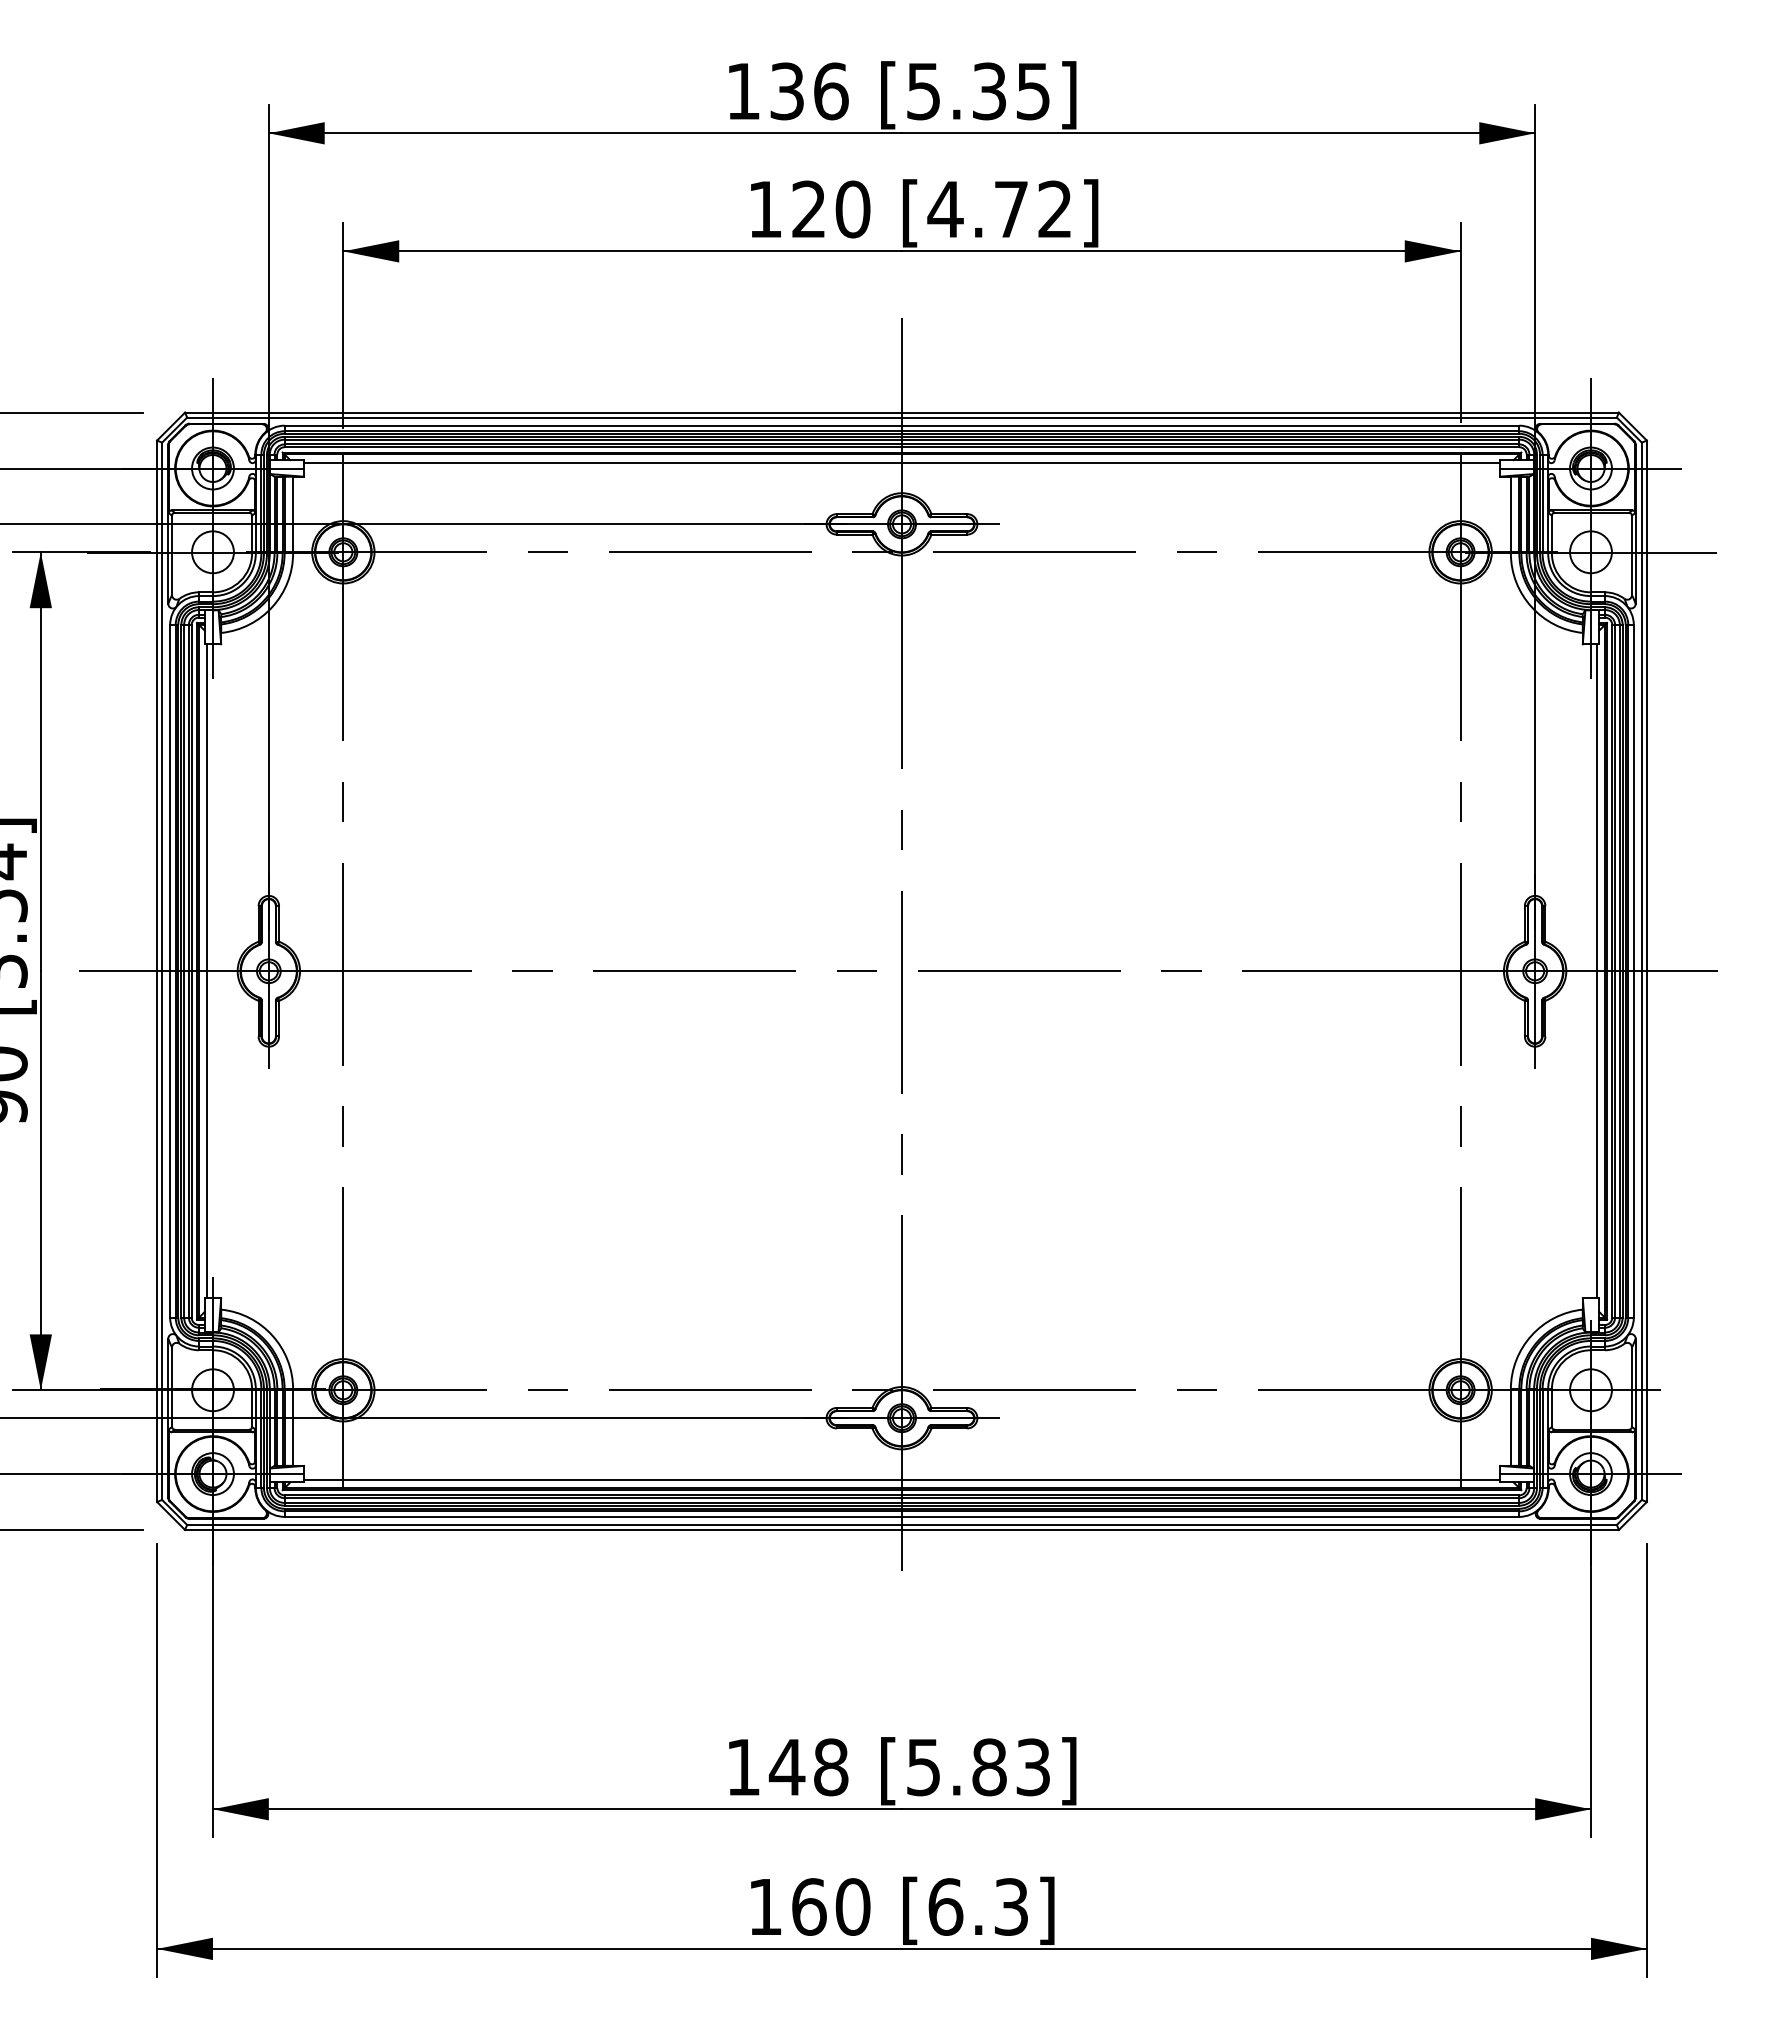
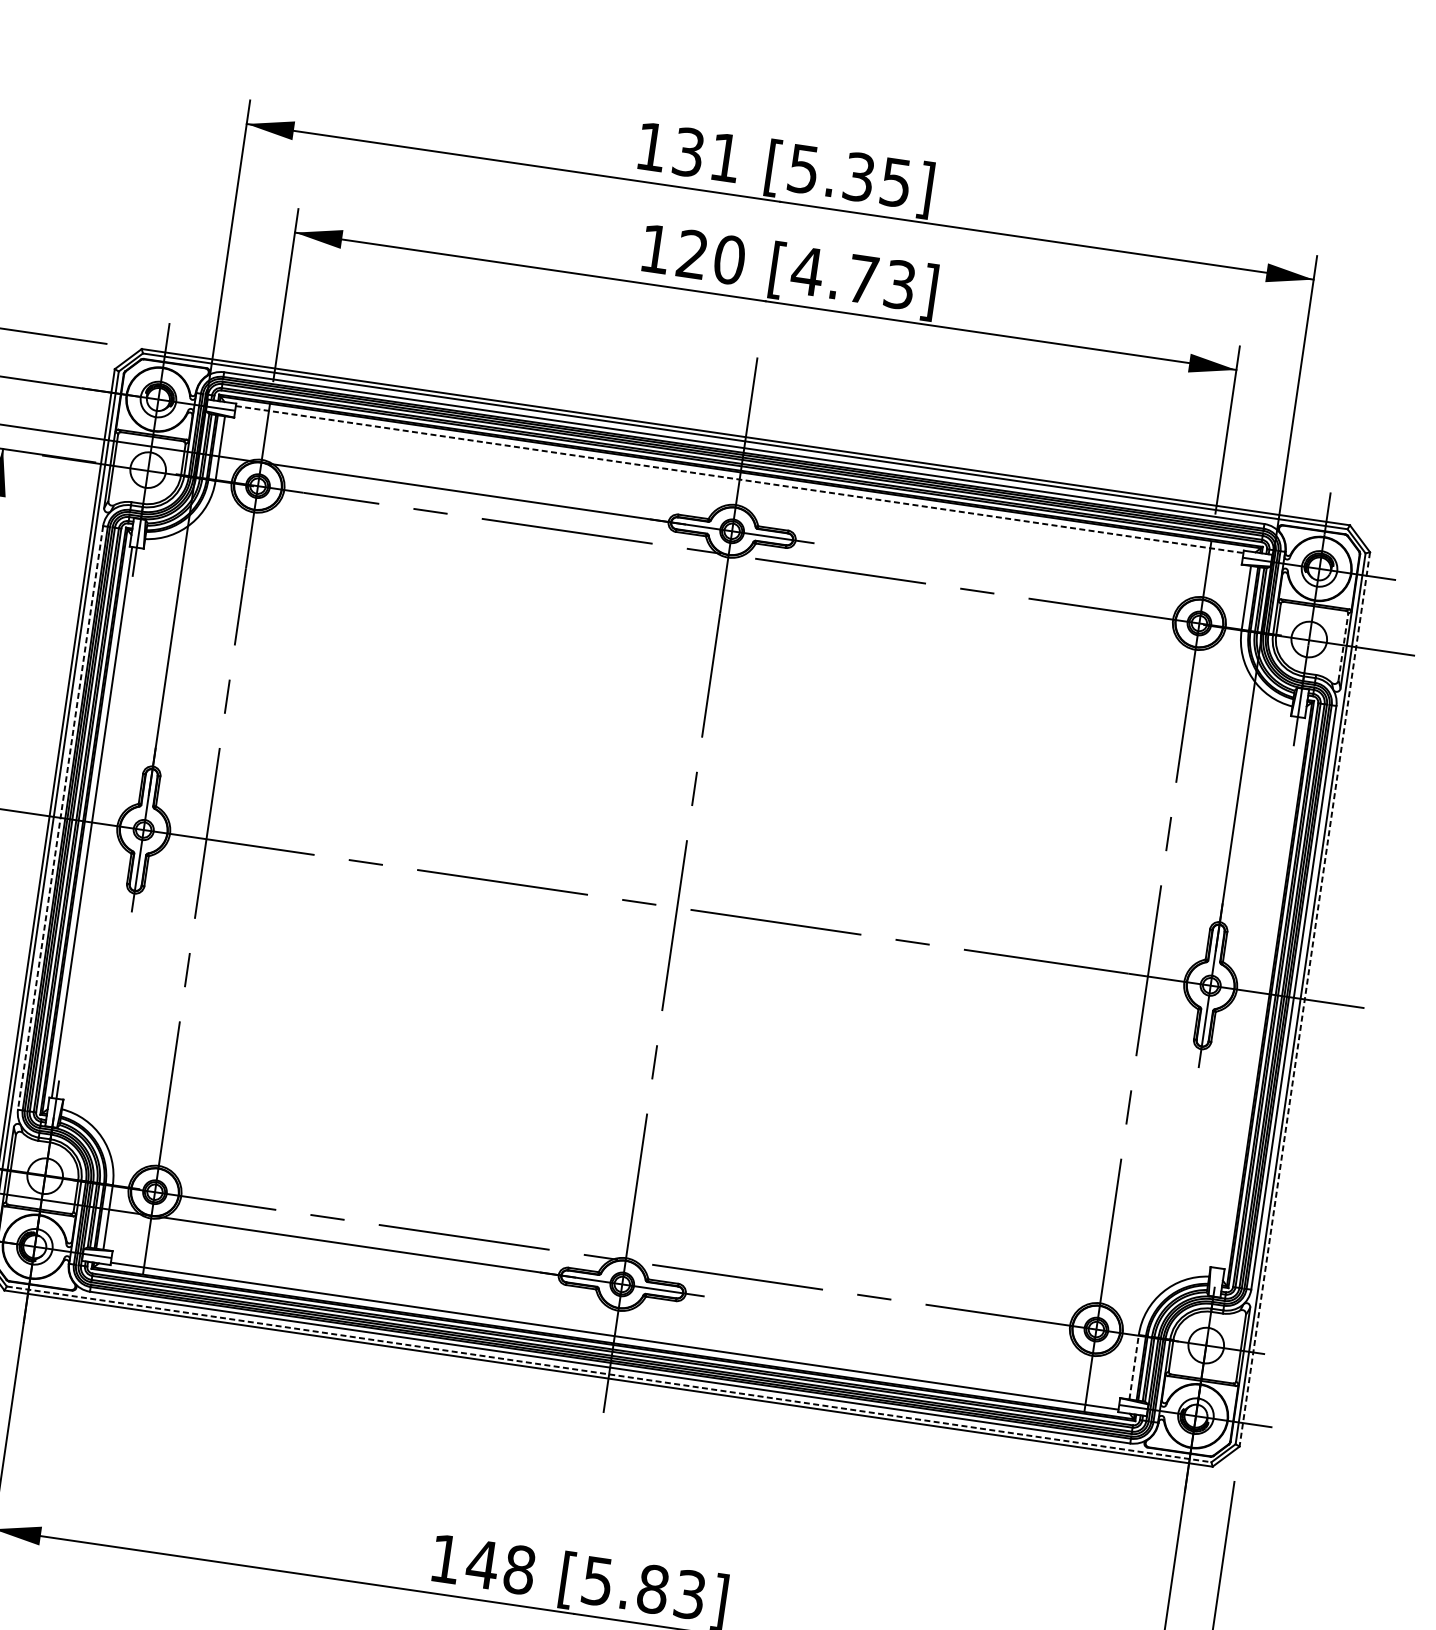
text: (831, 91) -> (725, 157), 136 -> 131
text: (1054, 209) -> (899, 284), [4.72] -> [4.73]
line: (901, 462) -> (739, 479), solid -> dashed
line: (1631, 555) -> (1342, 647), solid -> dashed
line: (170, 971) -> (60, 818), solid -> dashed
line: (1596, 971) -> (1262, 993), removed
line: (1646, 971) -> (1304, 999), solid -> dashed
line: (1510, 1427) -> (1133, 1367), solid -> dashed
line: (901, 1524) -> (608, 1373), solid -> dashed

